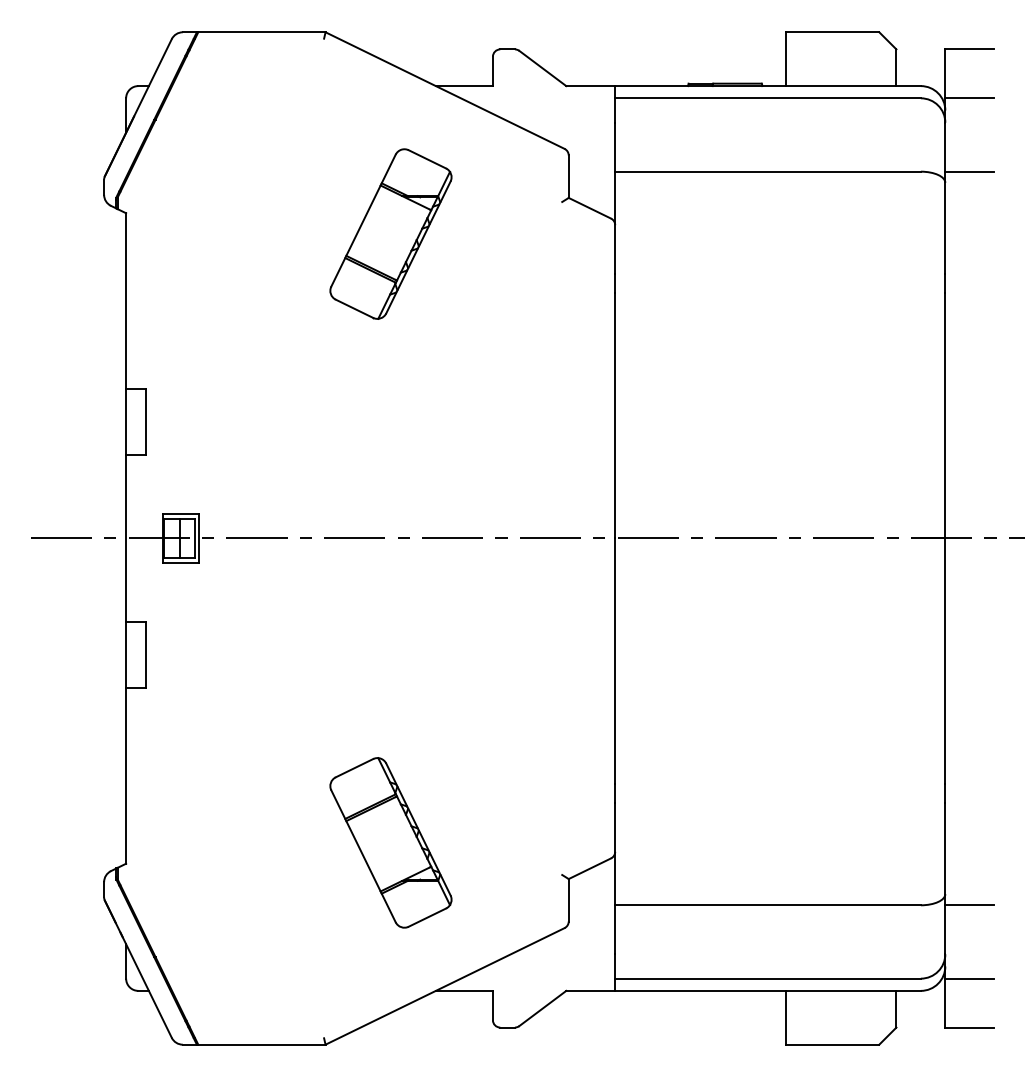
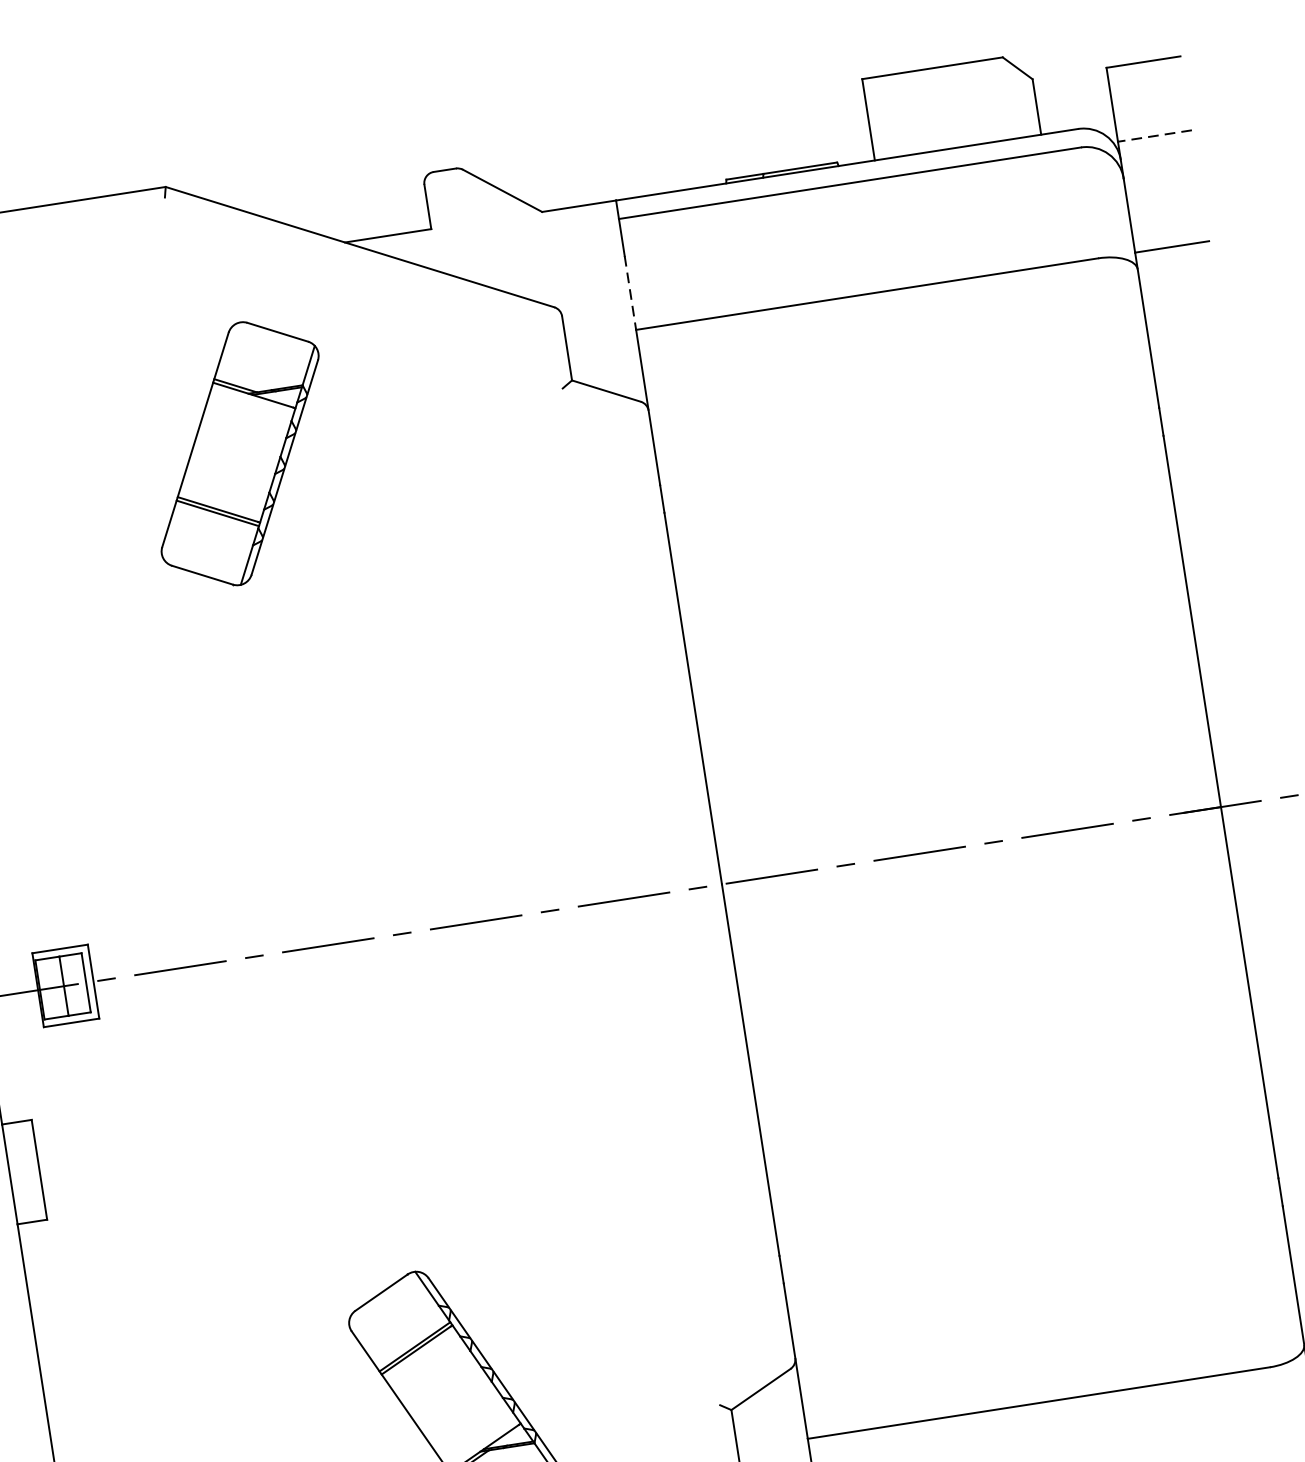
line: (969, 98) -> (1154, 136), solid -> dashed
line: (615, 147) -> (630, 293), solid -> dashed
part: (390, 233) -> (239, 452), moved

